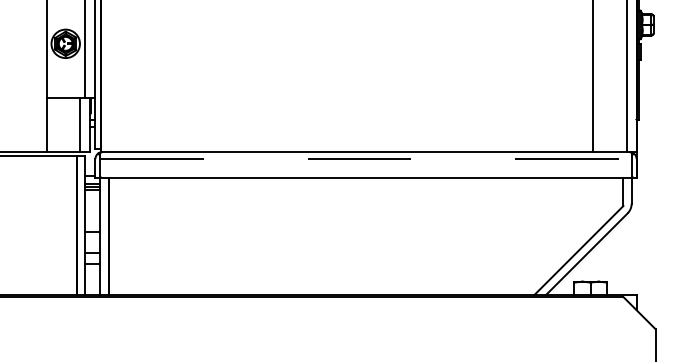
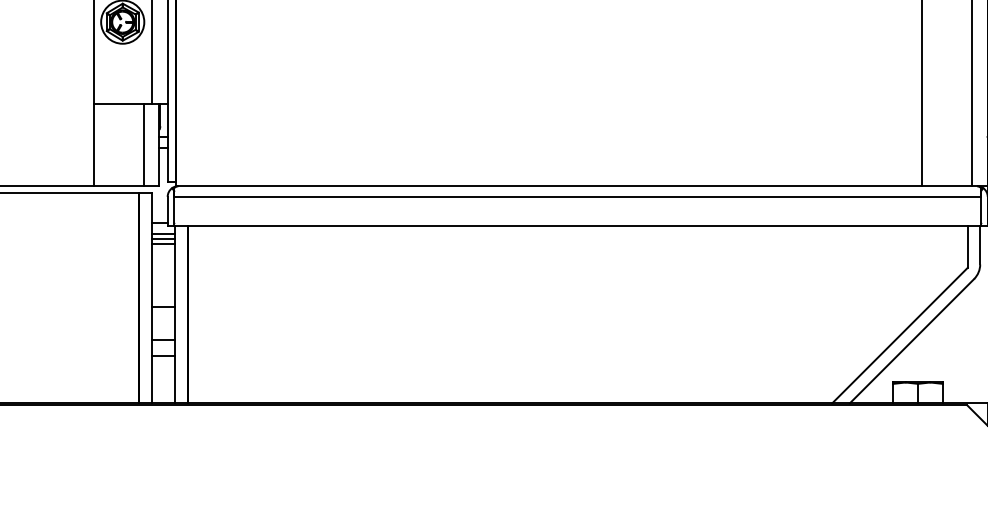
line: (366, 159) -> (578, 197), dashed -> solid

